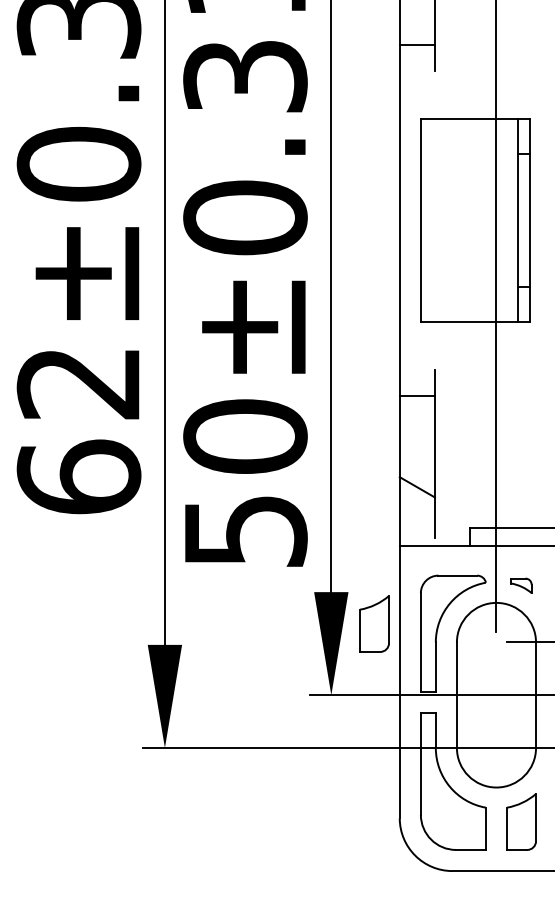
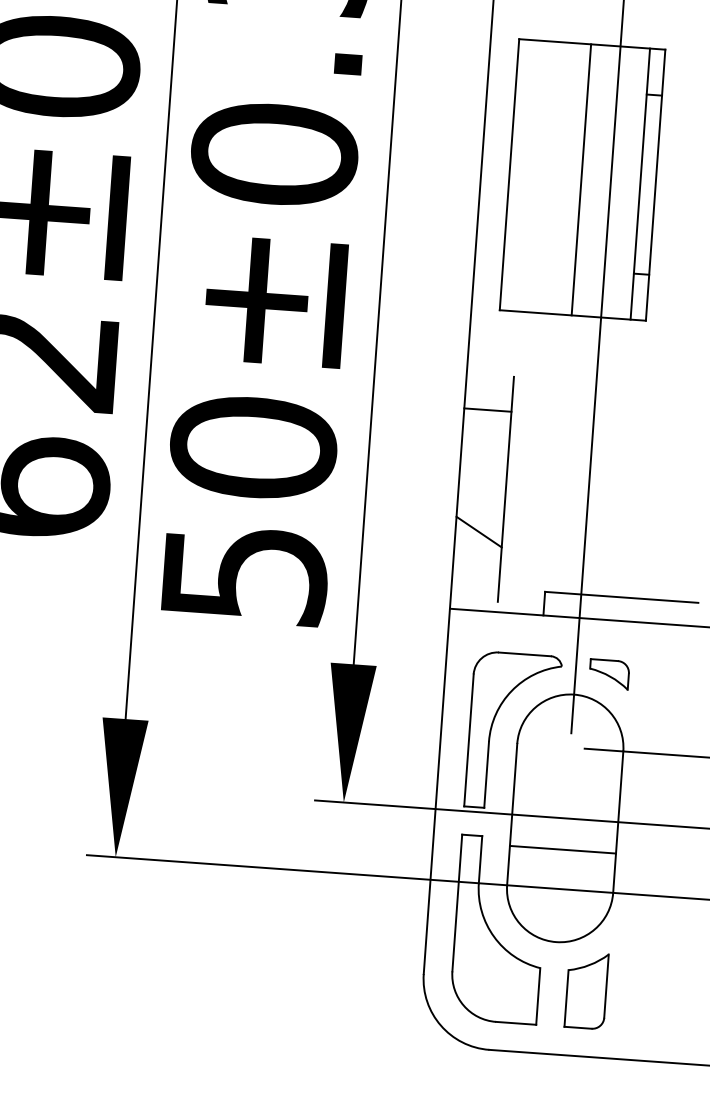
line: (474, 220) -> (581, 179), added
part: (521, 585) -> (609, 673), size x1.43
part: (374, 623) -> (408, 710), removed
line: (496, 718) -> (563, 849), added

